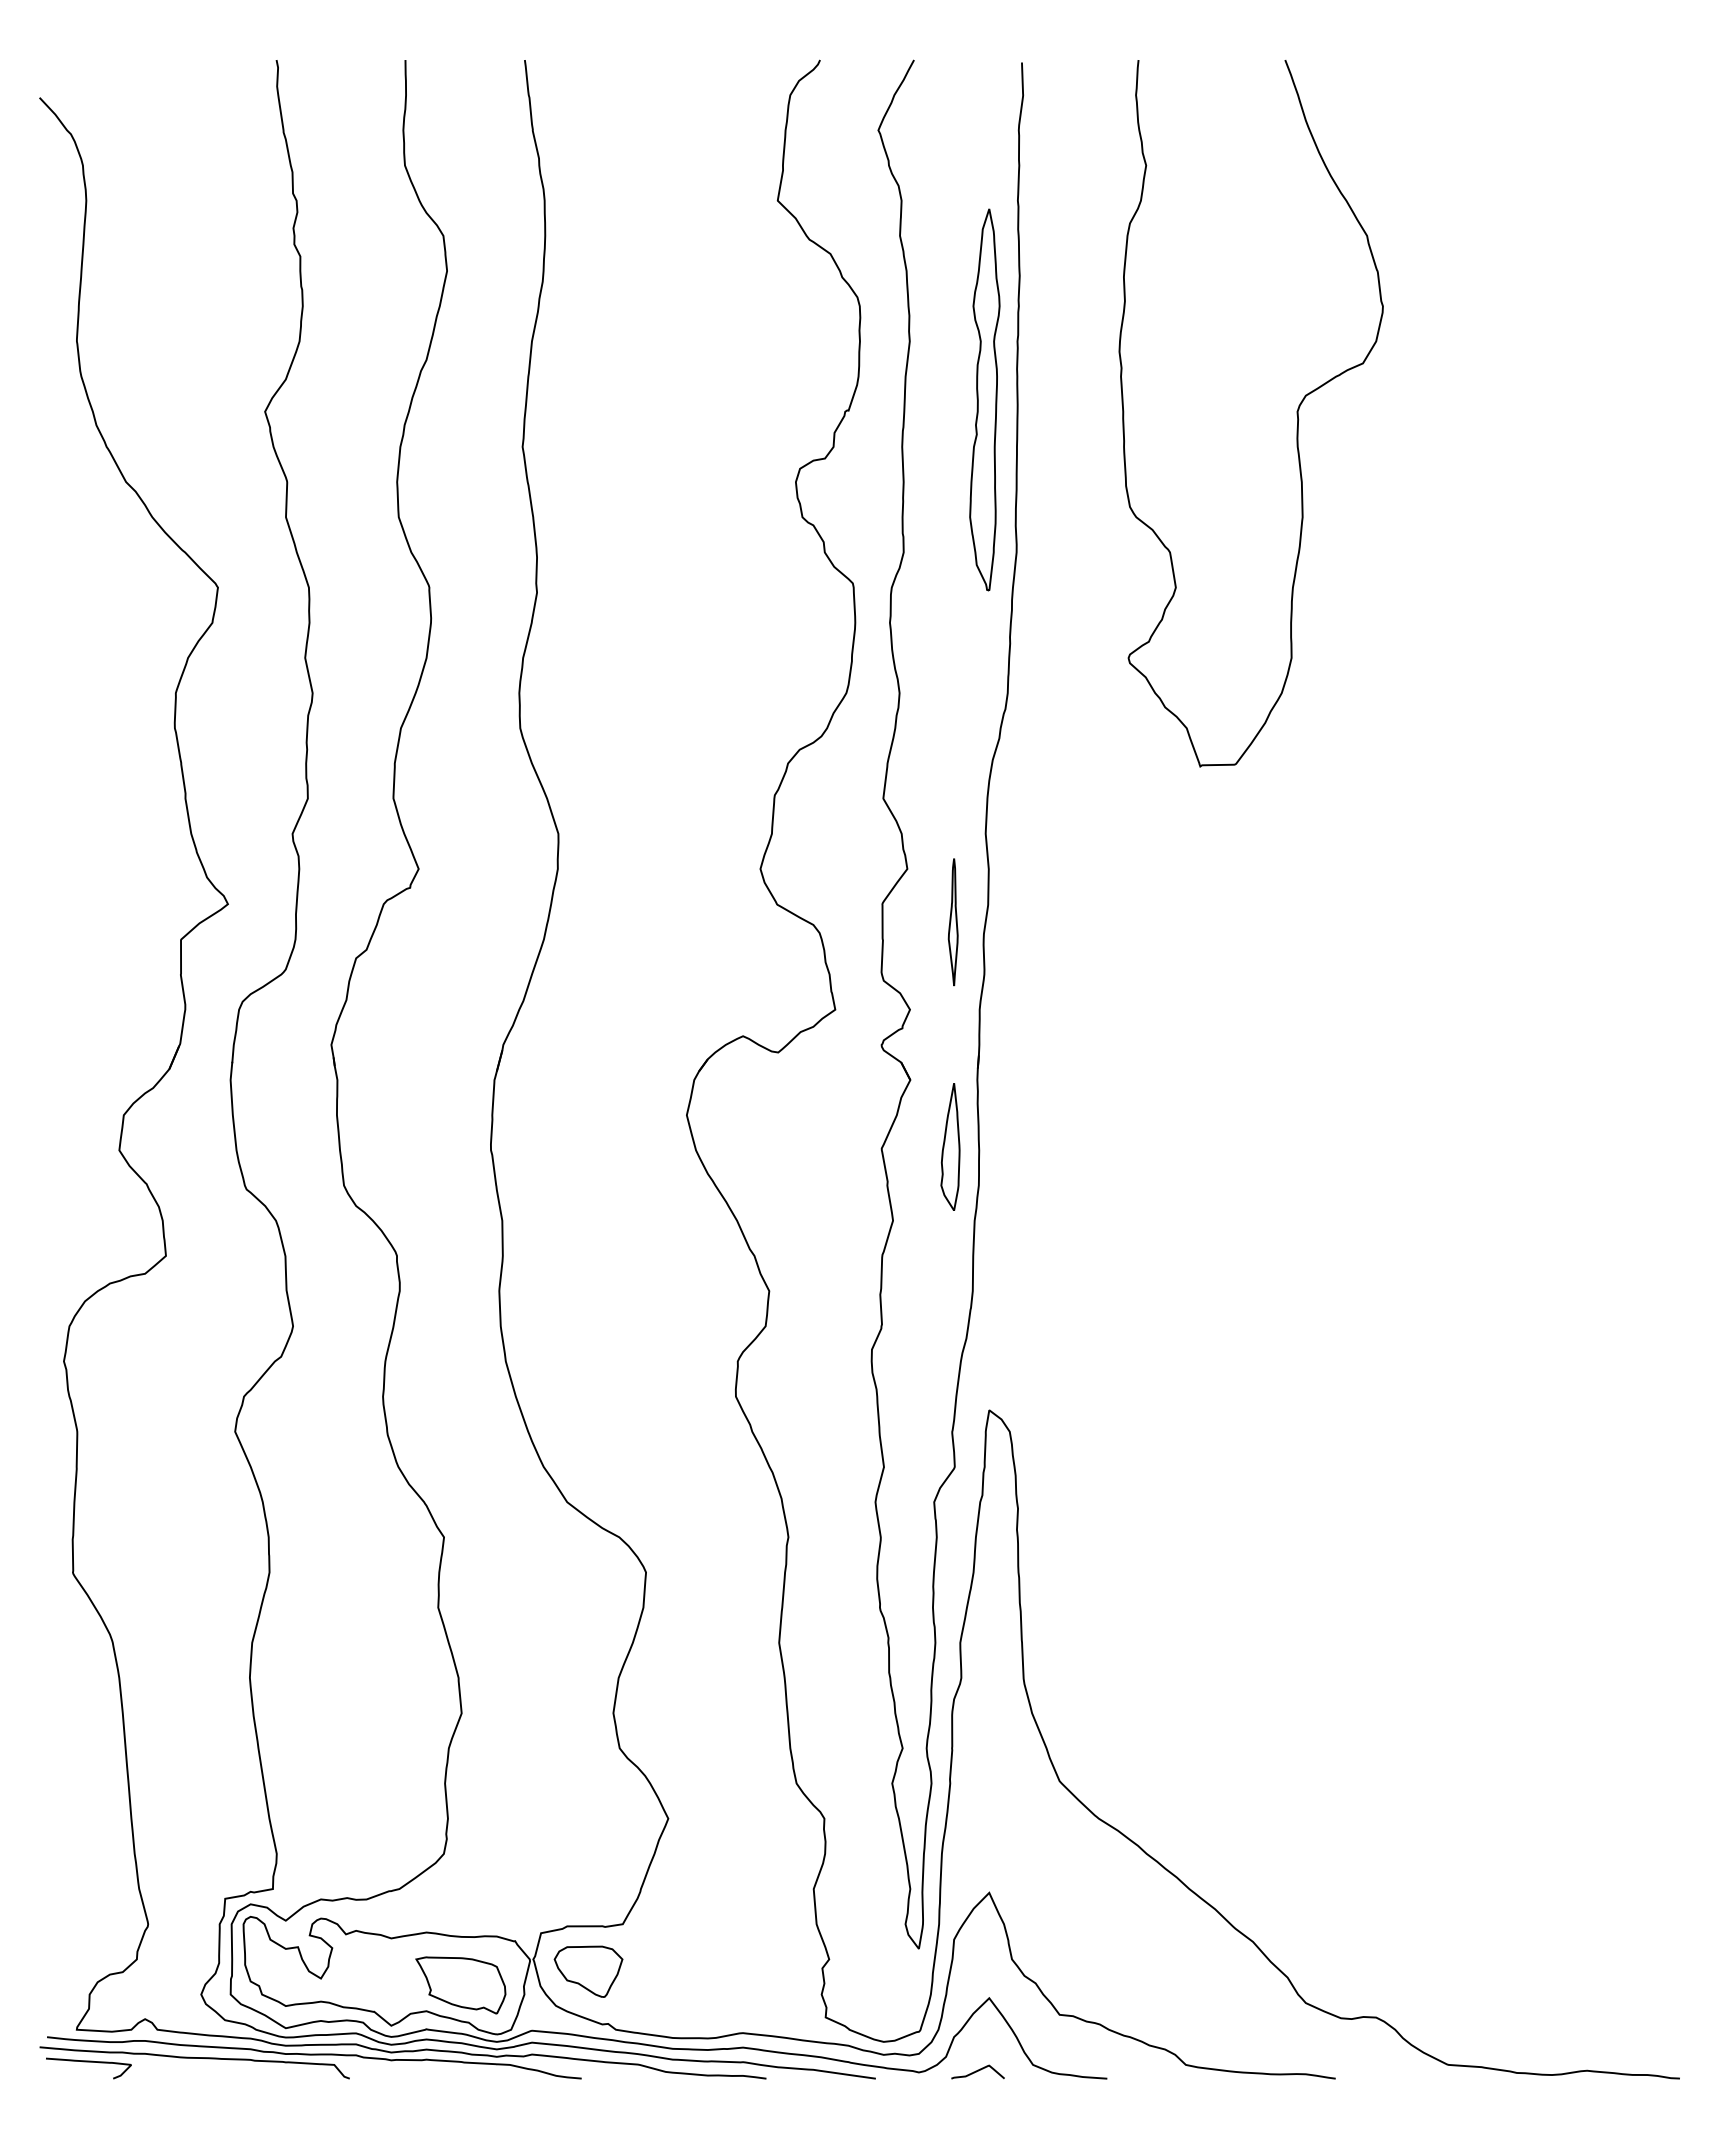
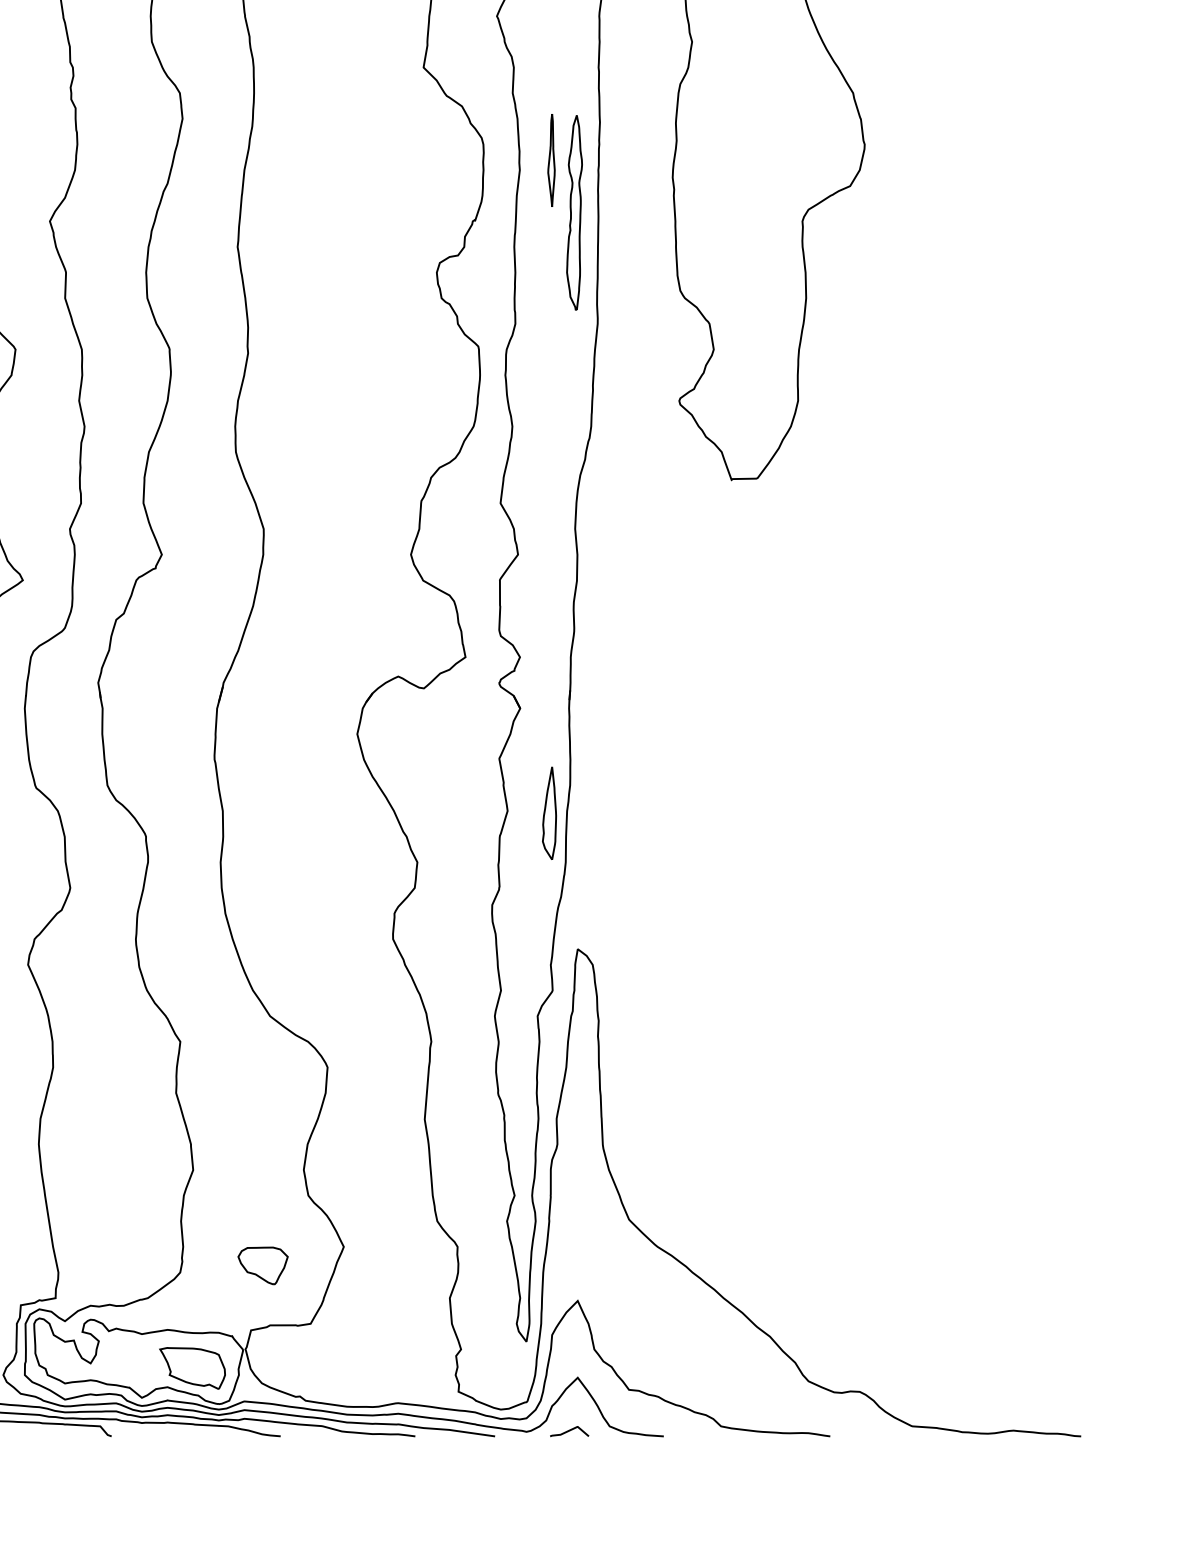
part: (984, 399) -> (574, 212), size x0.7
part: (952, 922) -> (550, 160), moved
part: (950, 1146) -> (549, 813), moved
part: (588, 1971) -> (263, 1265), moved

